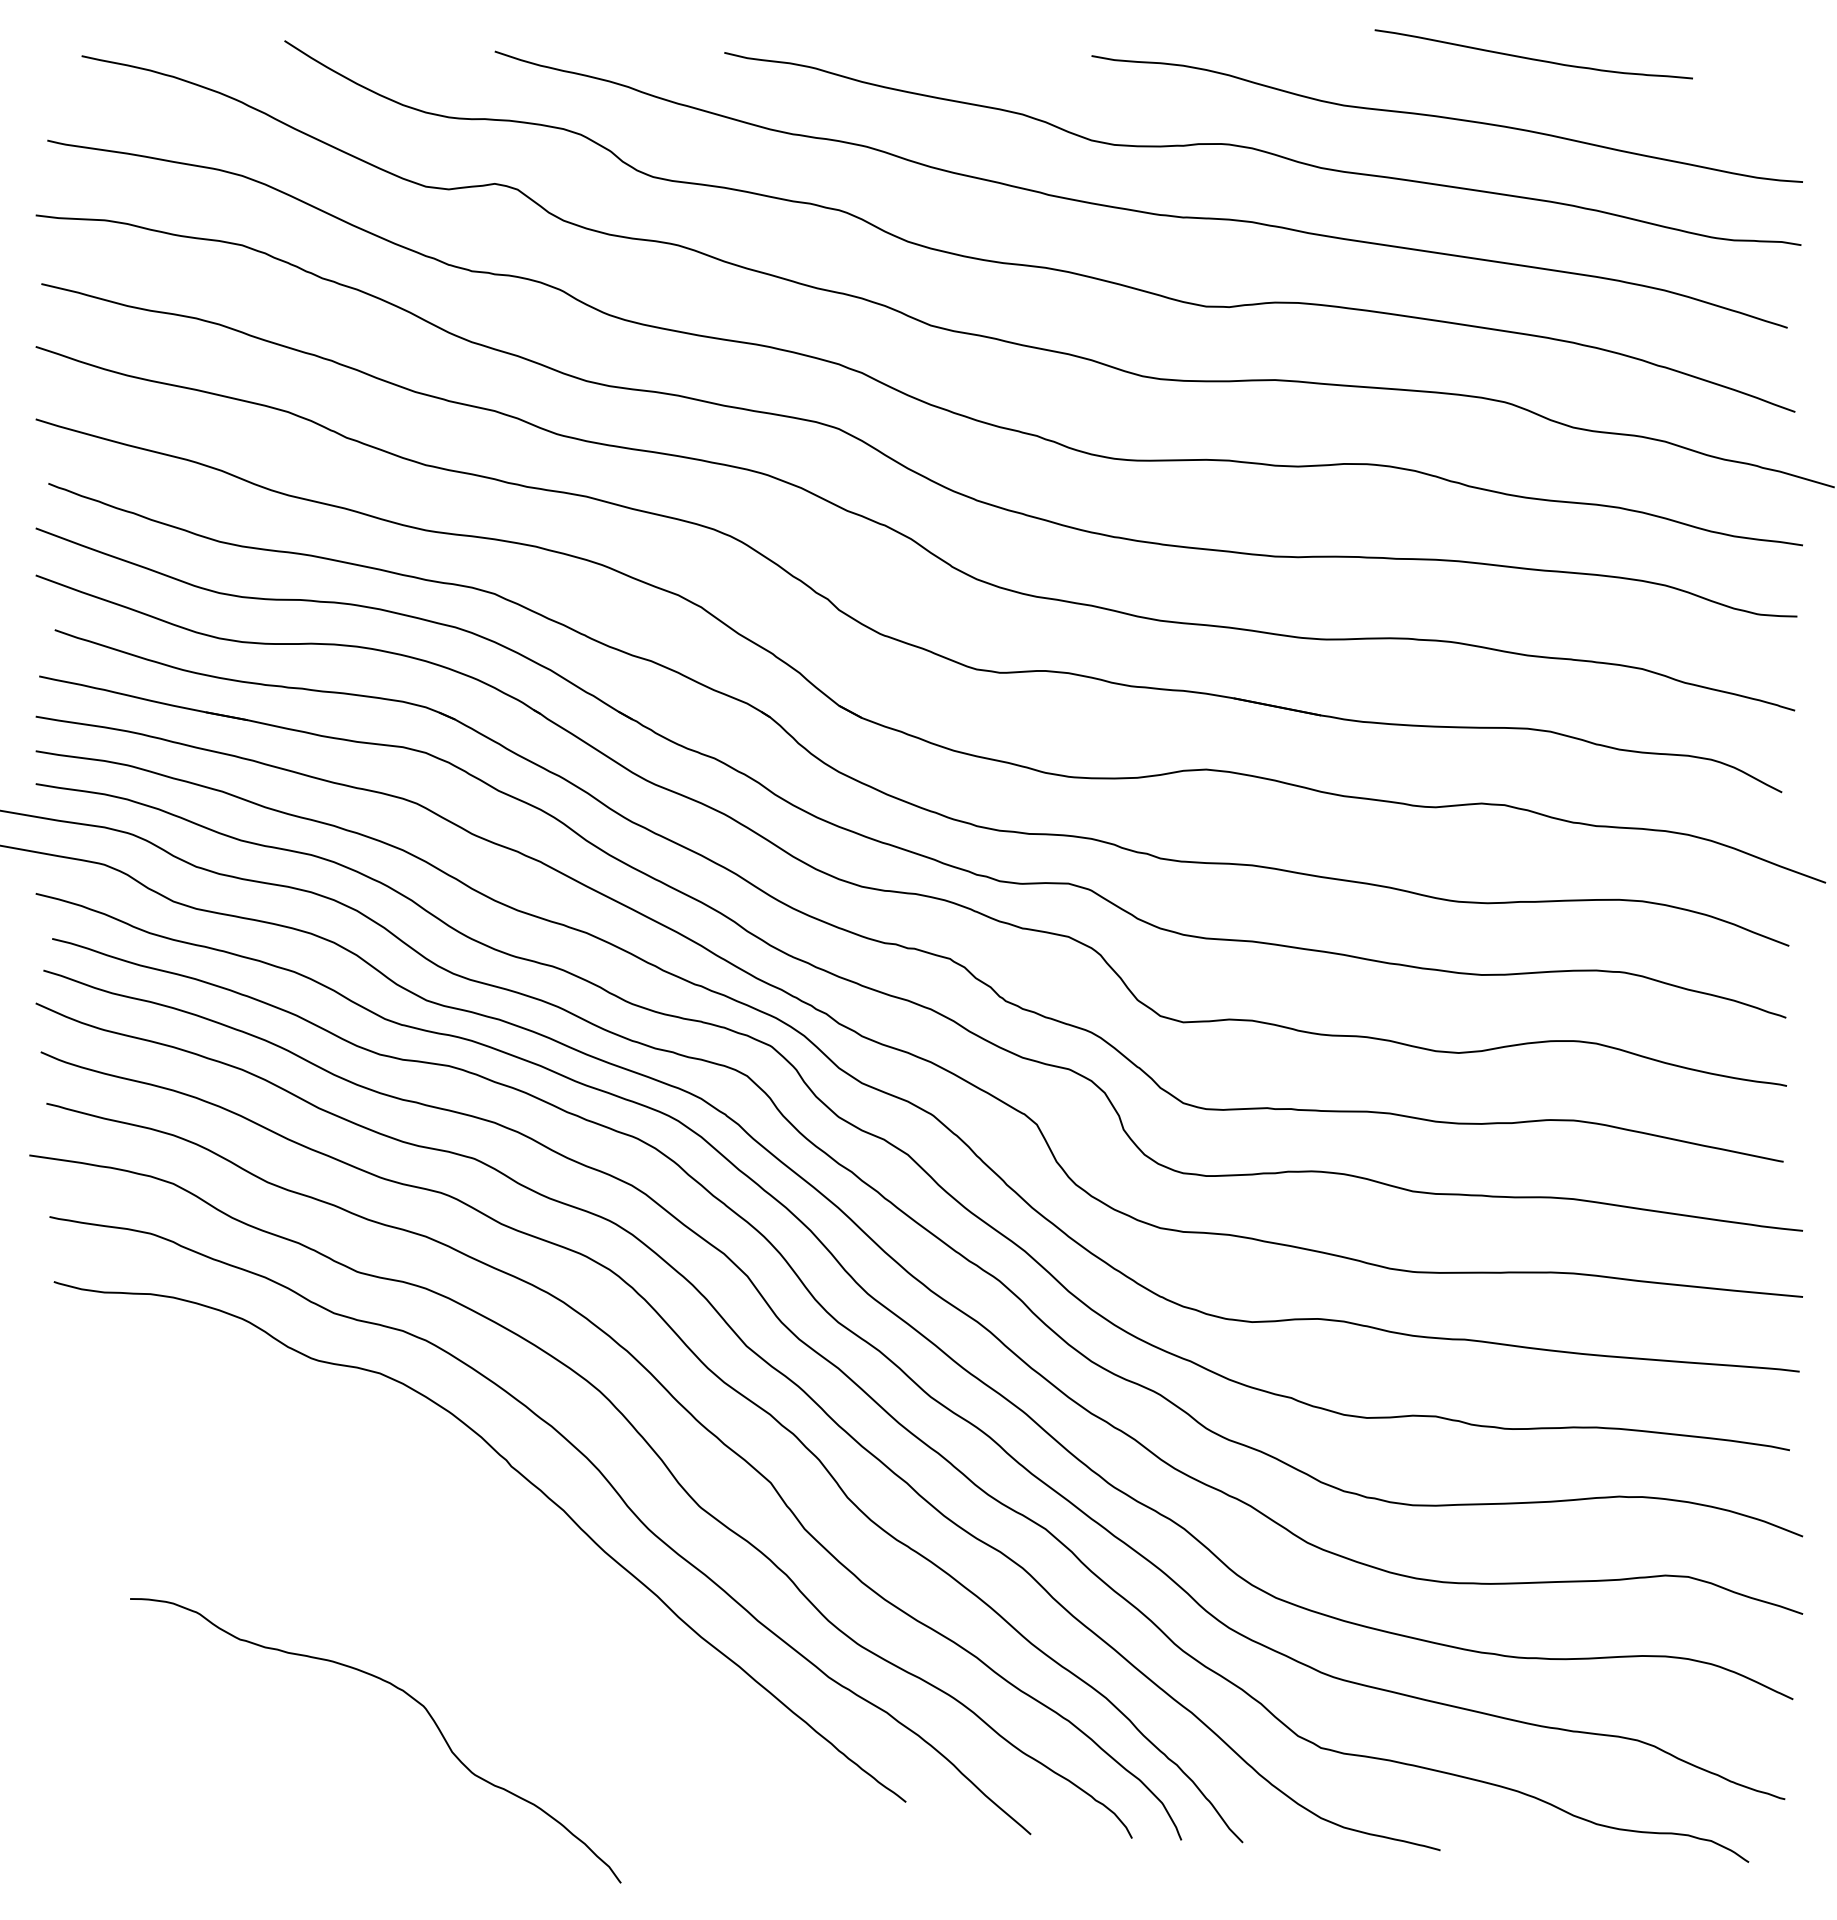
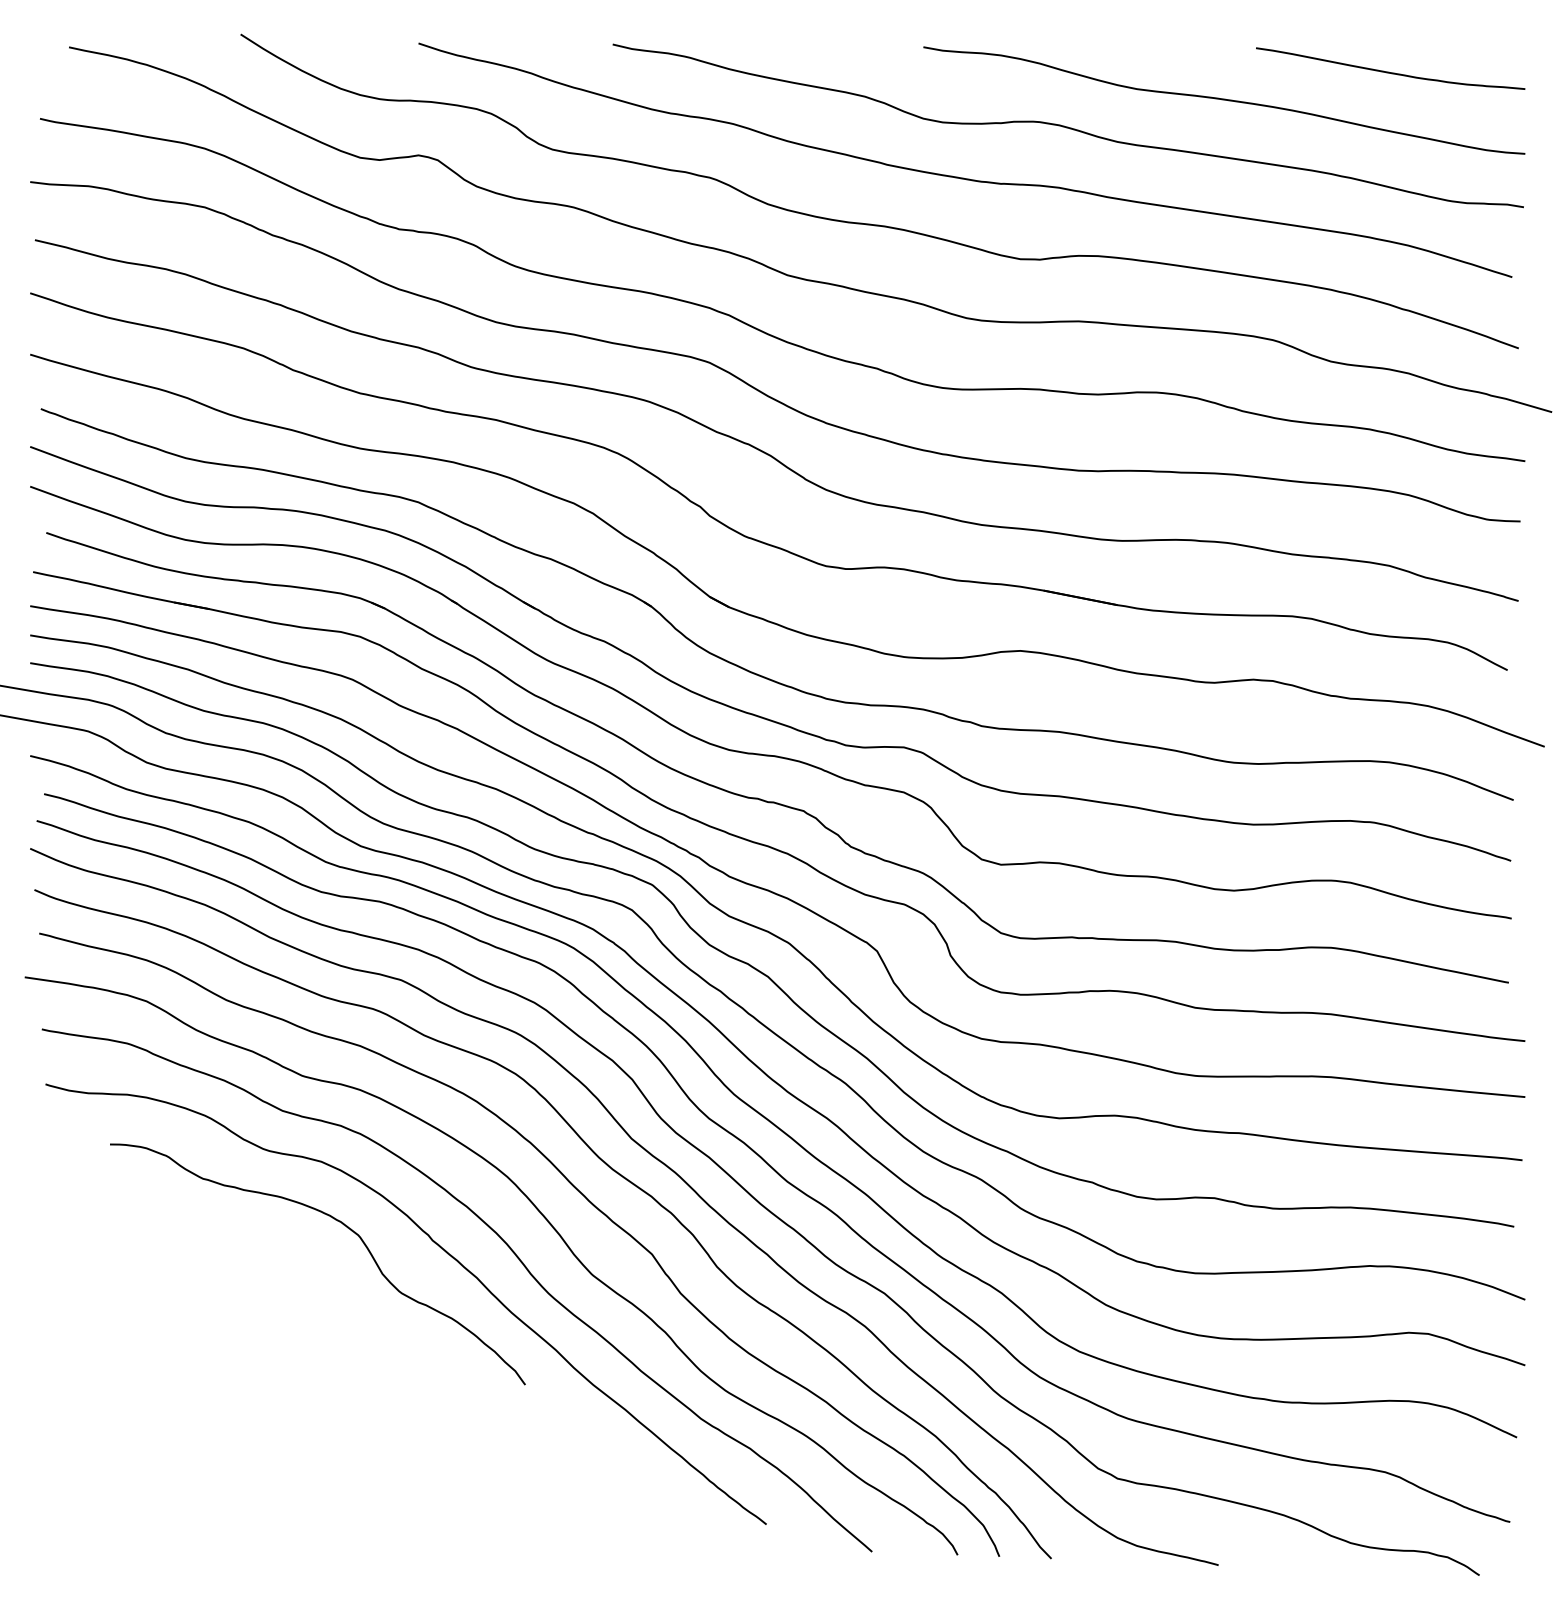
curve: (1533, 58) -> (1390, 72), moved
curve: (407, 1695) -> (344, 1226), moved

